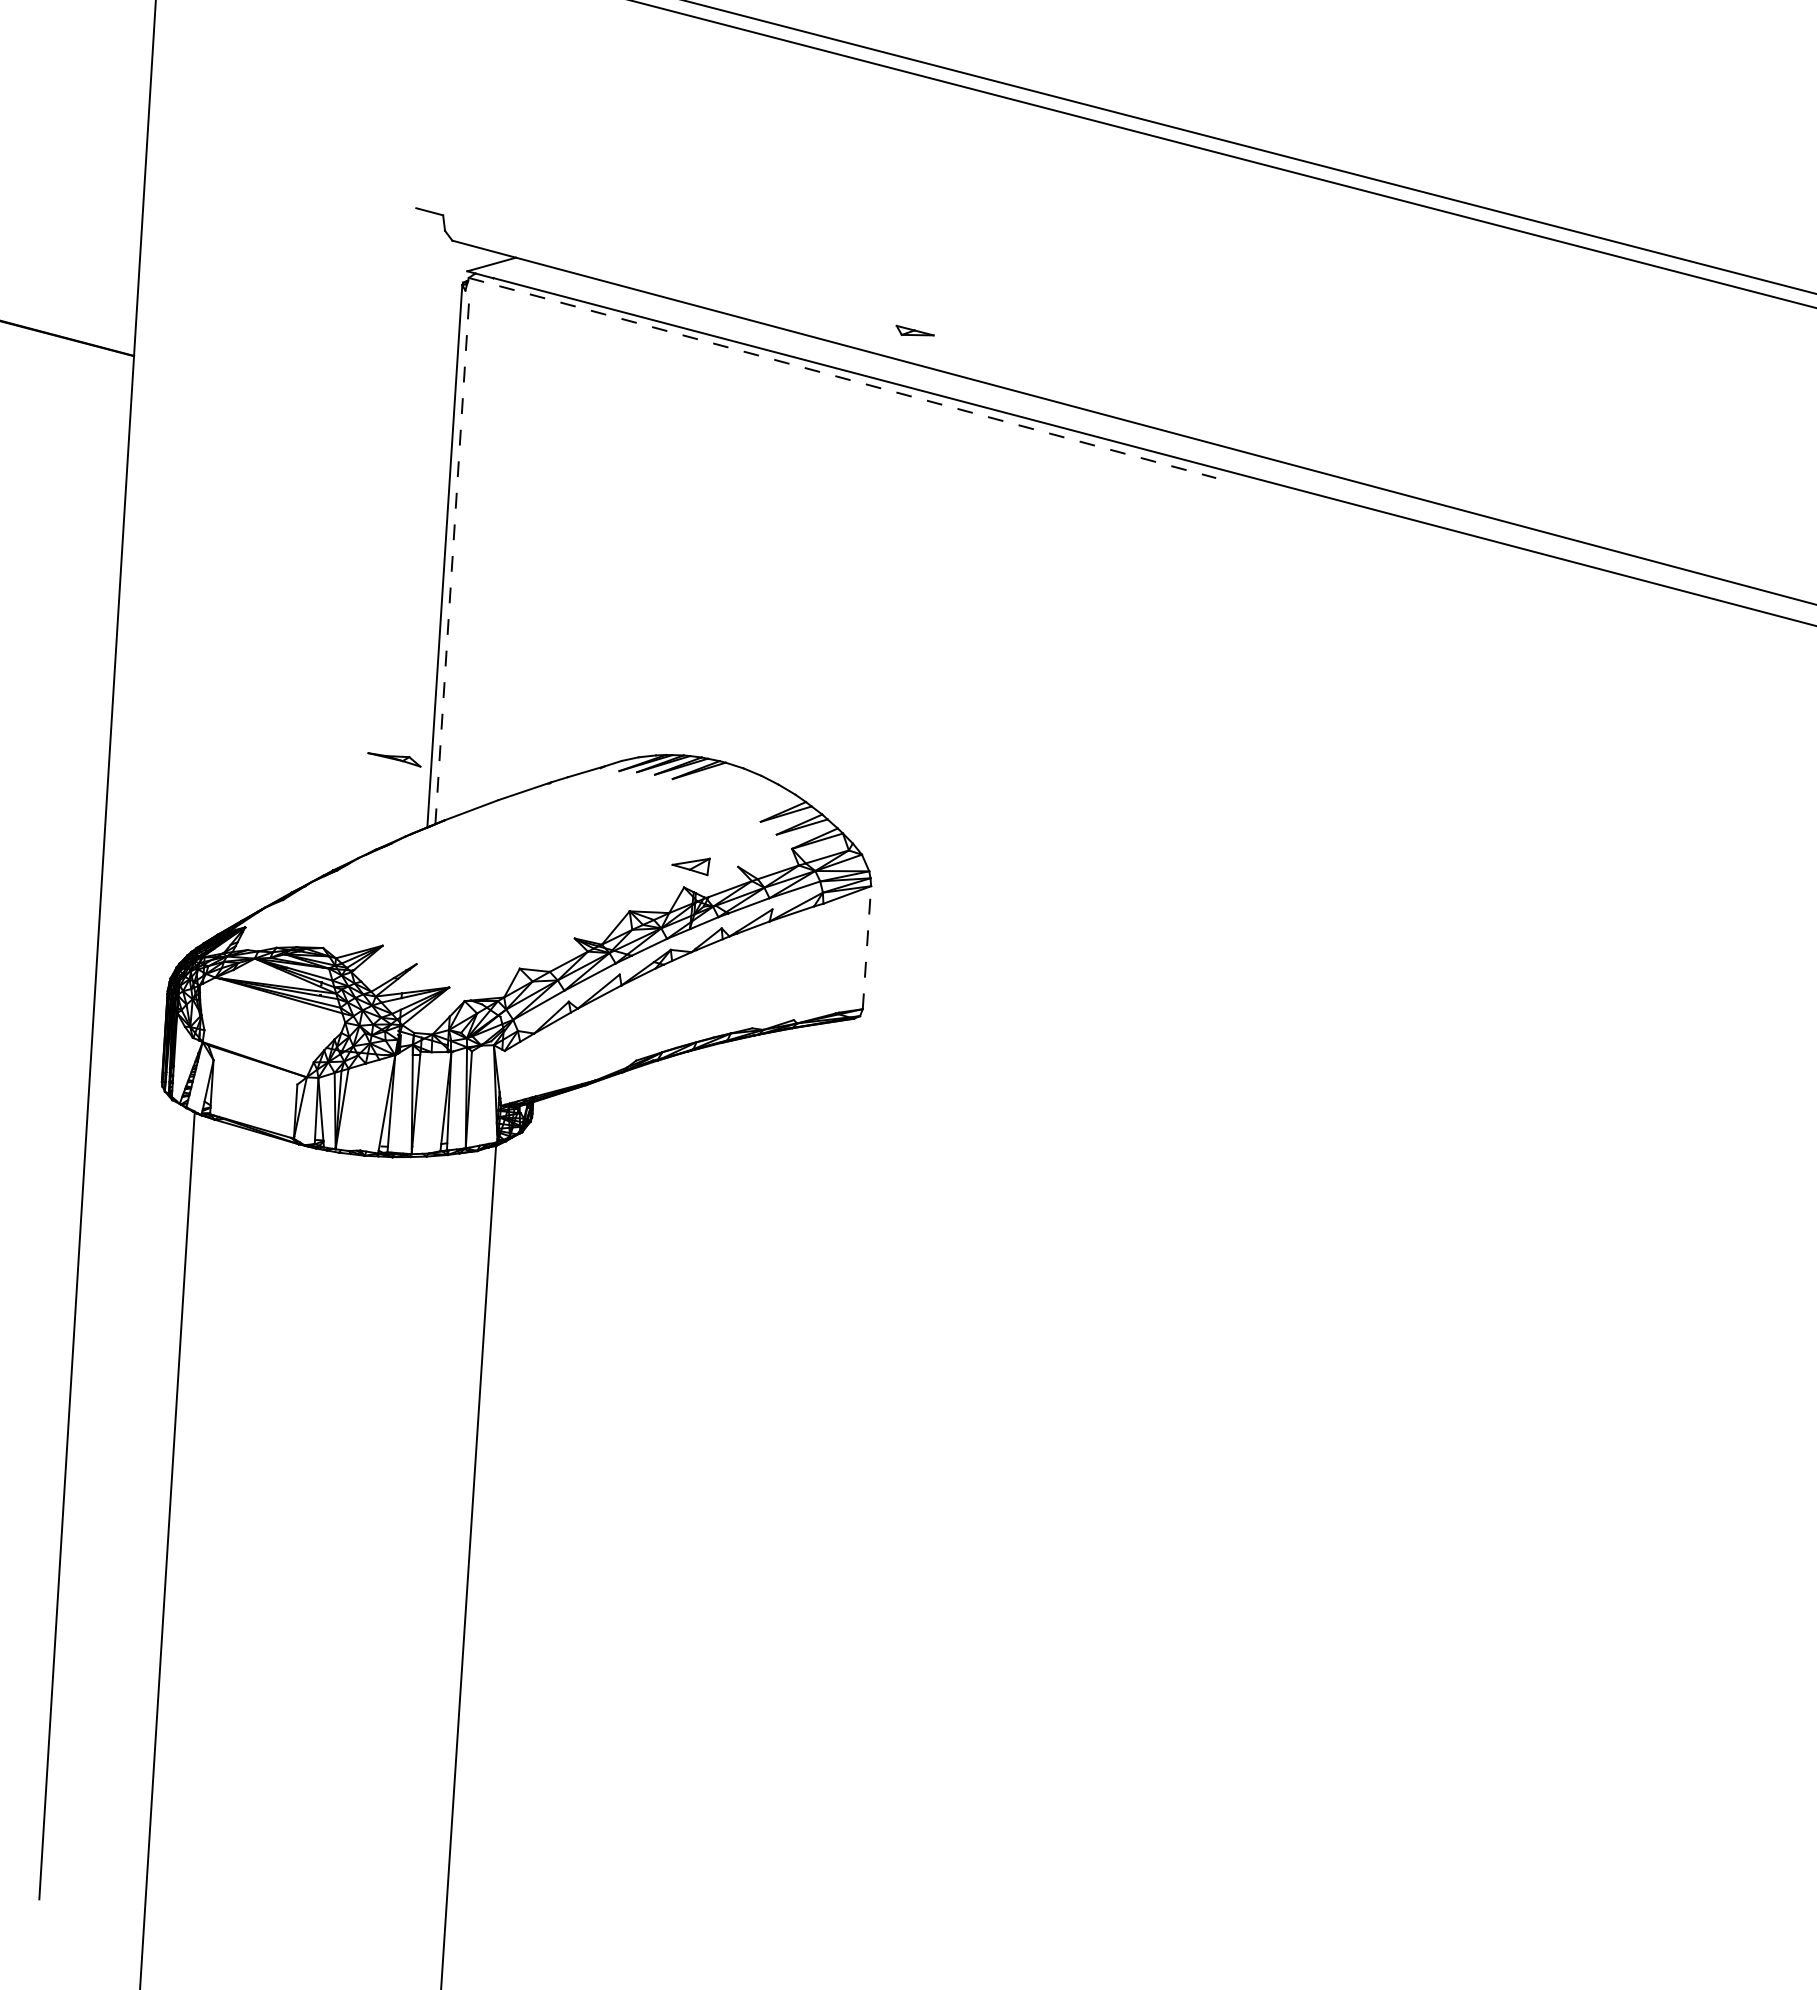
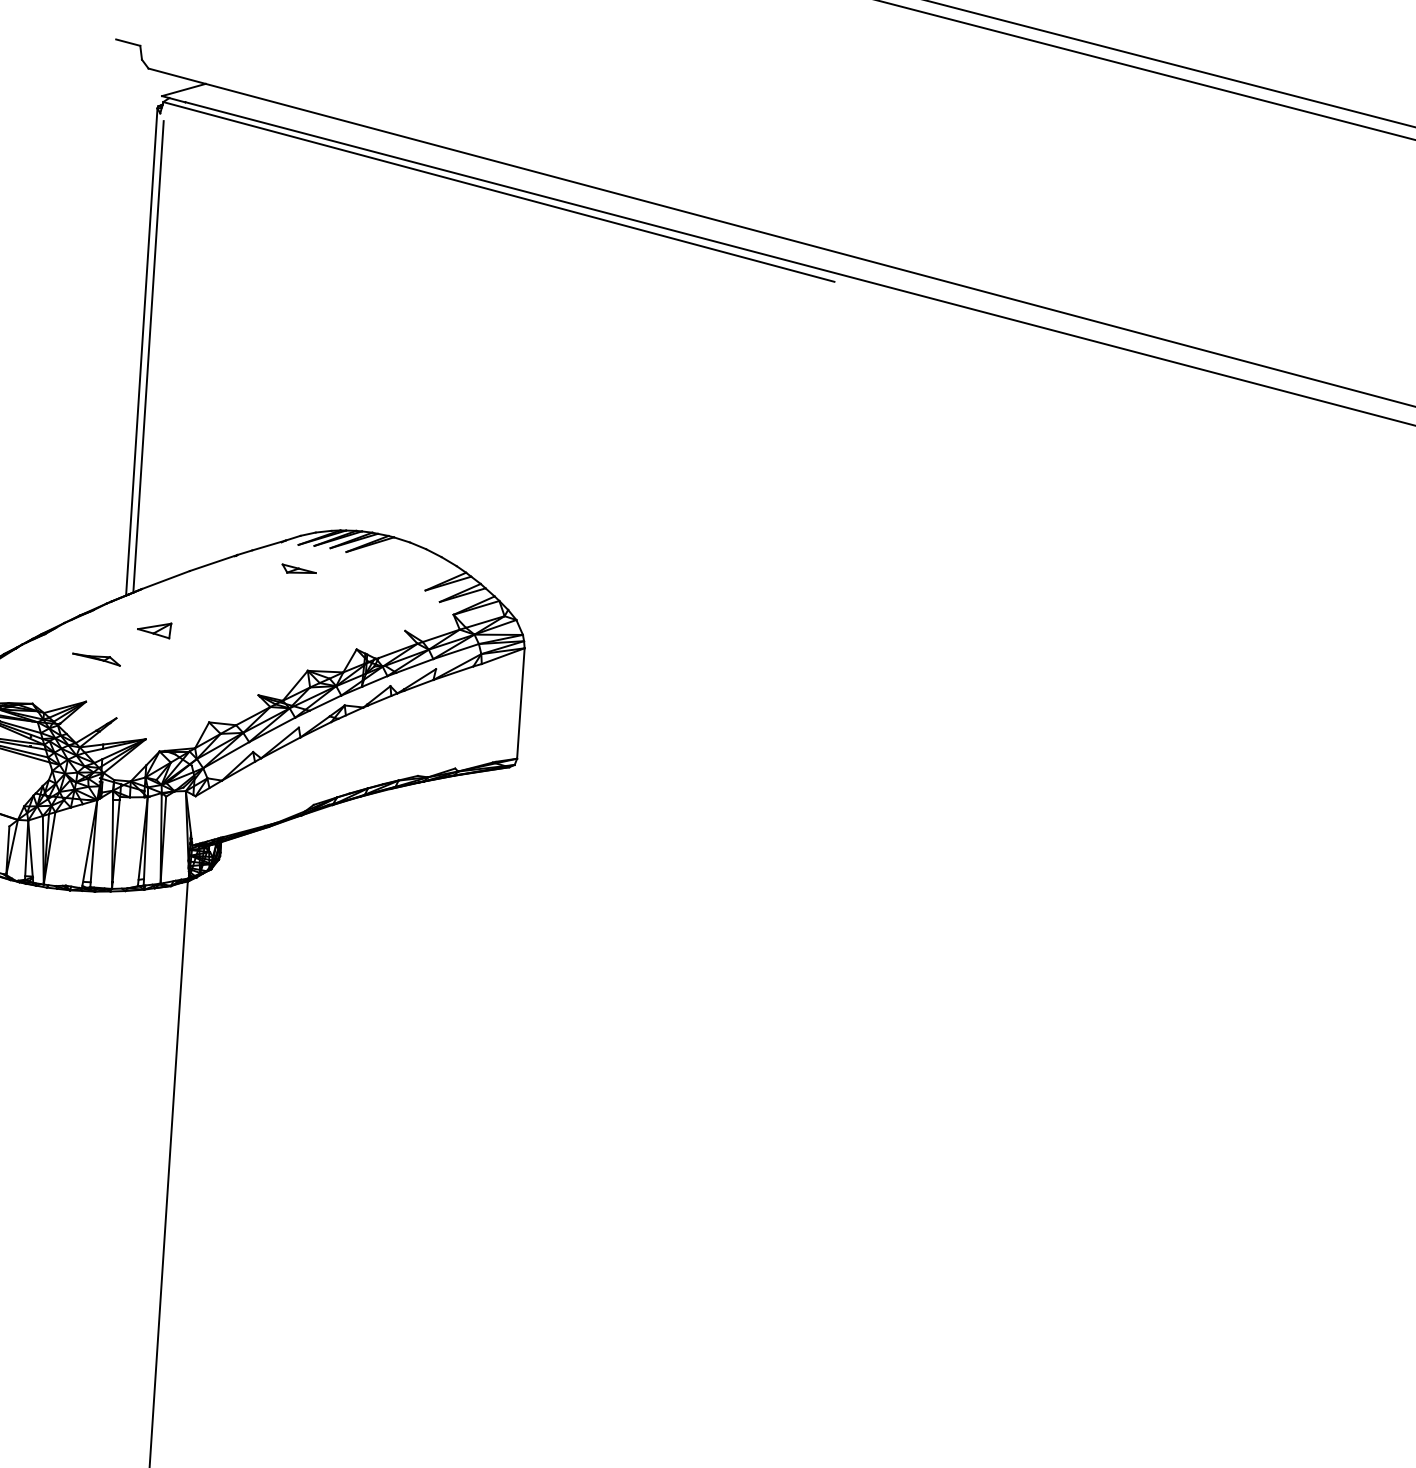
part: (914, 330) -> (298, 568), moved
line: (842, 378) -> (498, 192), dashed -> solid
line: (452, 561) -> (148, 356), dashed -> solid
part: (394, 759) -> (96, 659), moved
part: (690, 866) -> (154, 630), moved
line: (866, 947) -> (520, 703), dashed -> solid

